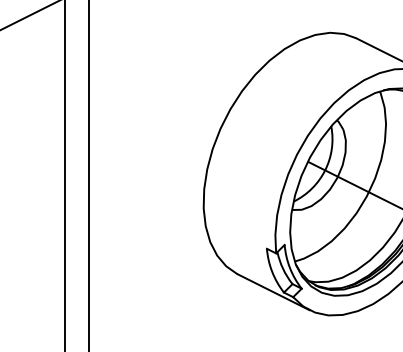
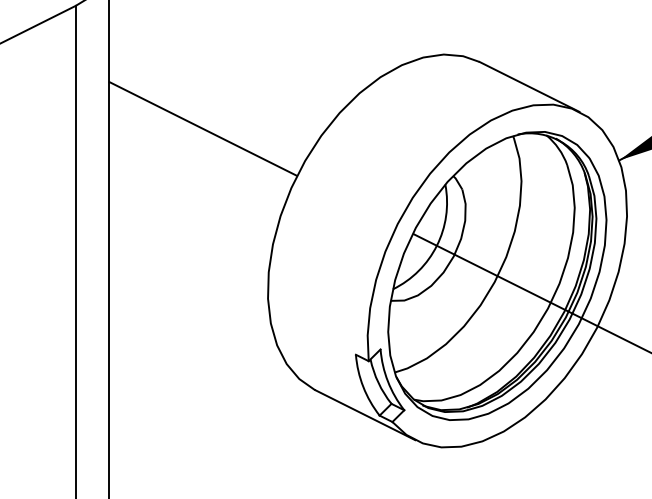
line: (156, 85) -> (202, 128), added

